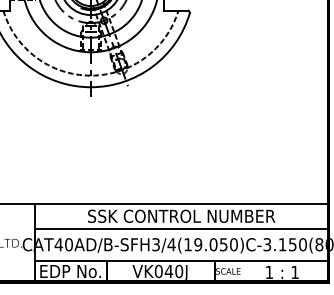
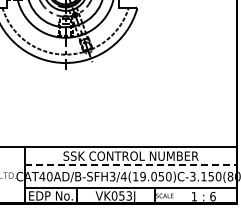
line: (180, 227) -> (130, 164), solid -> dashed
text: (173, 270) -> (125, 195), VK040J -> VK053J
text: (294, 272) -> (212, 196), 1 -> 6

